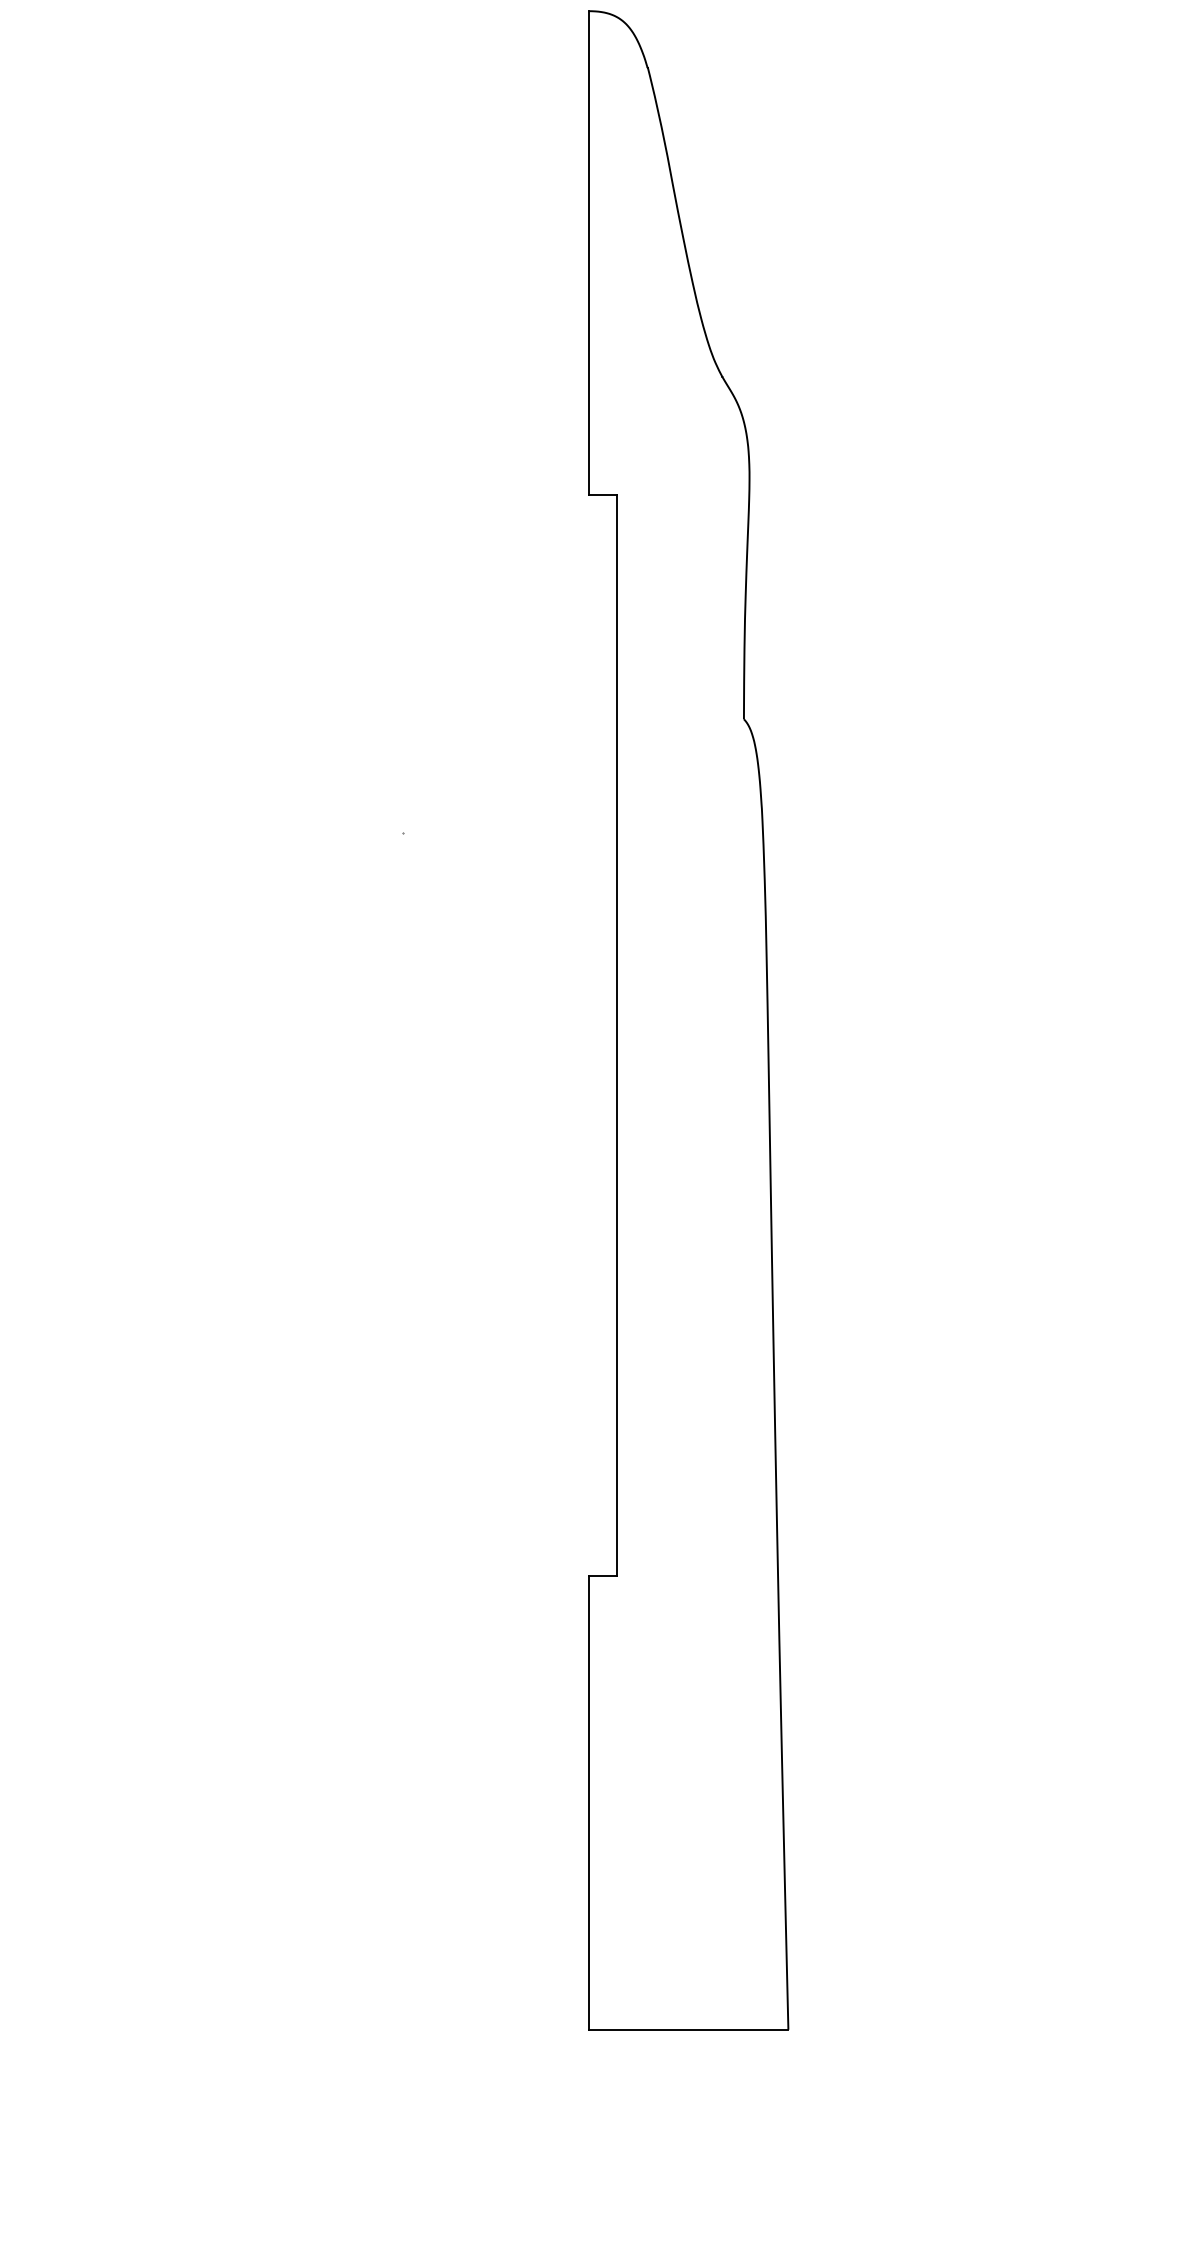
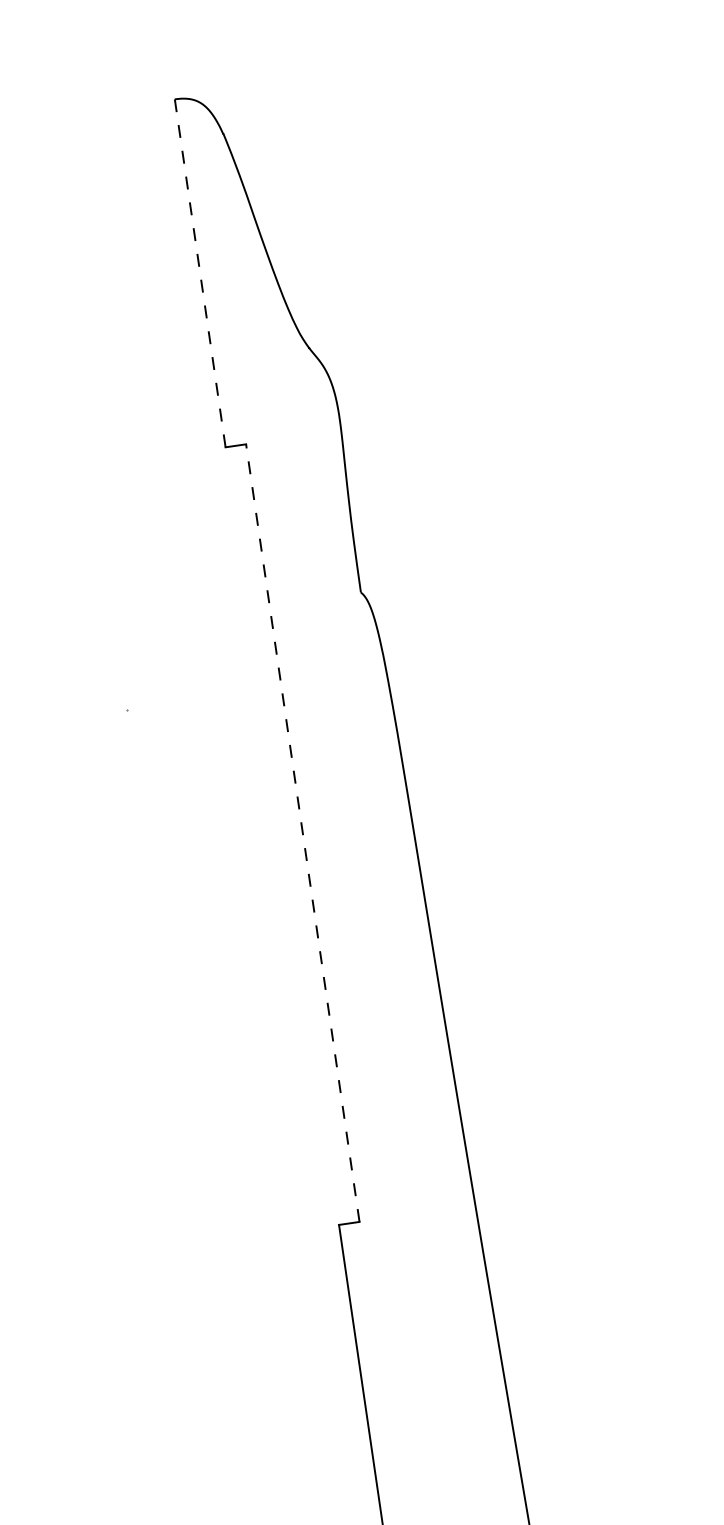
line: (588, 252) -> (200, 273), solid -> dashed
line: (617, 1034) -> (303, 832), solid -> dashed

